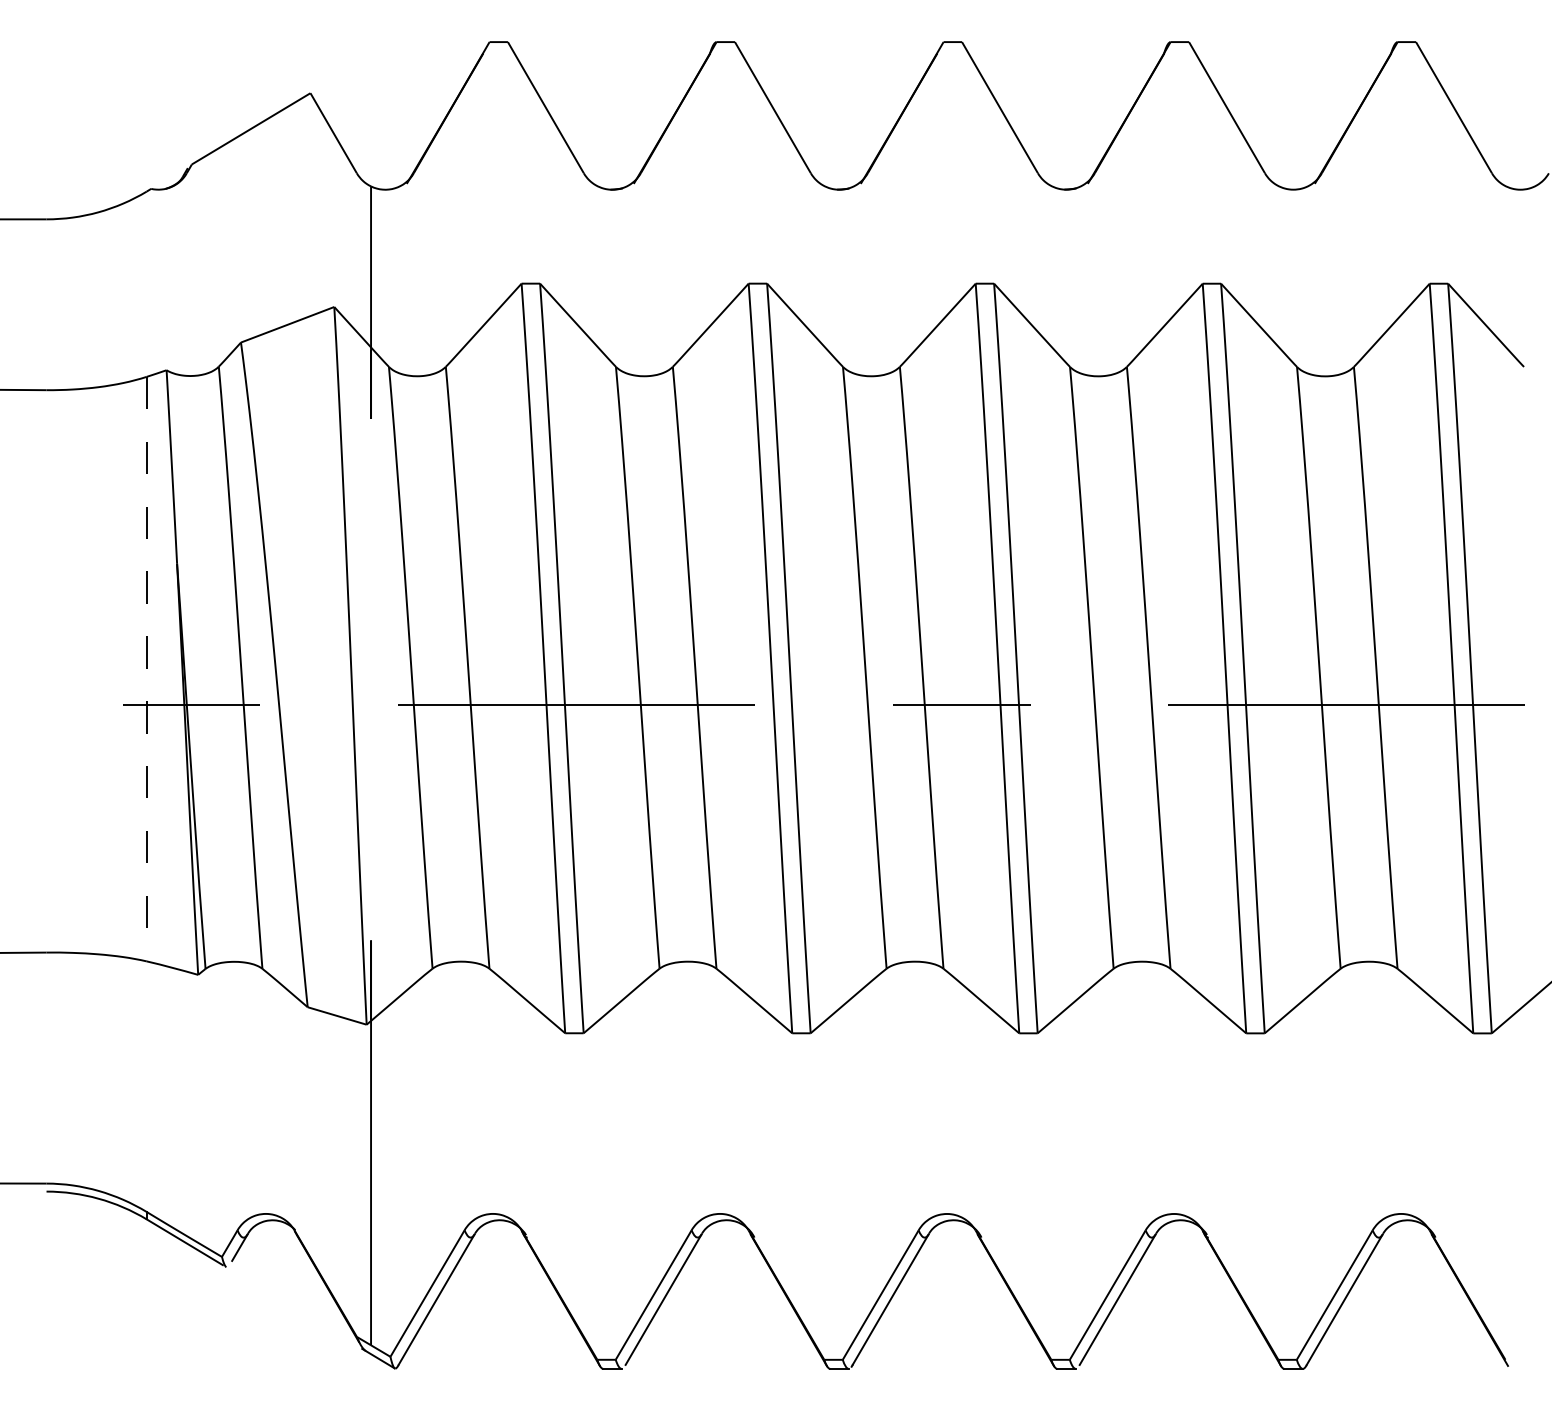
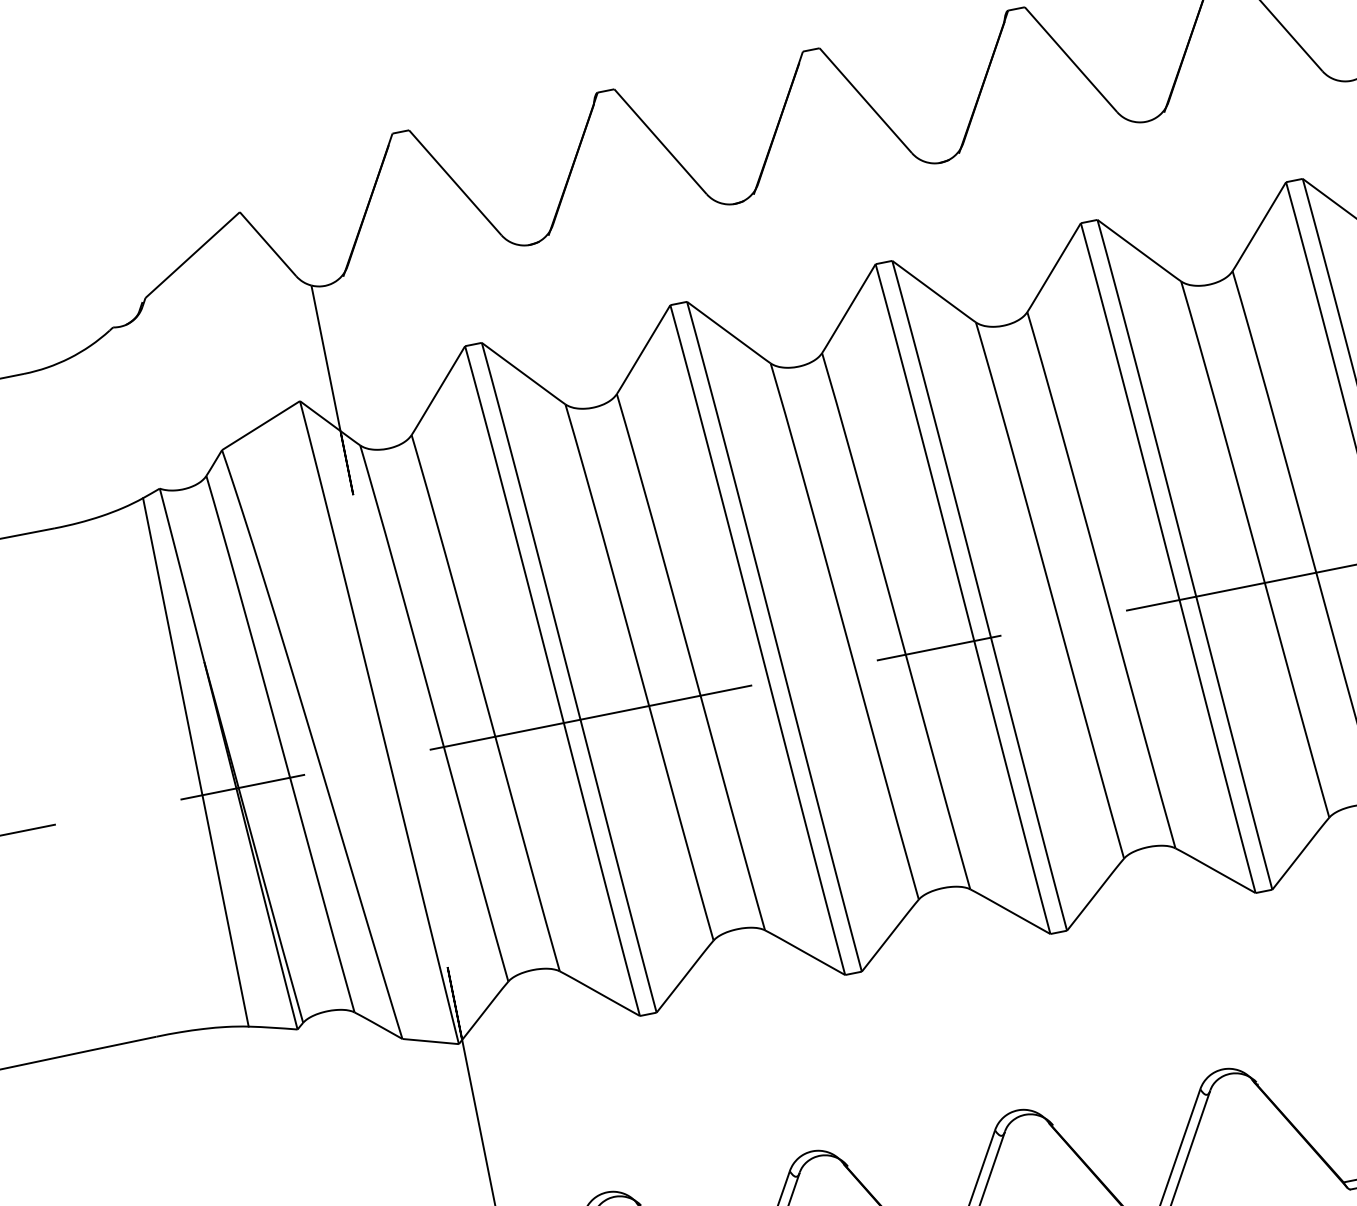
line: (146, 669) -> (195, 762), dashed -> solid

